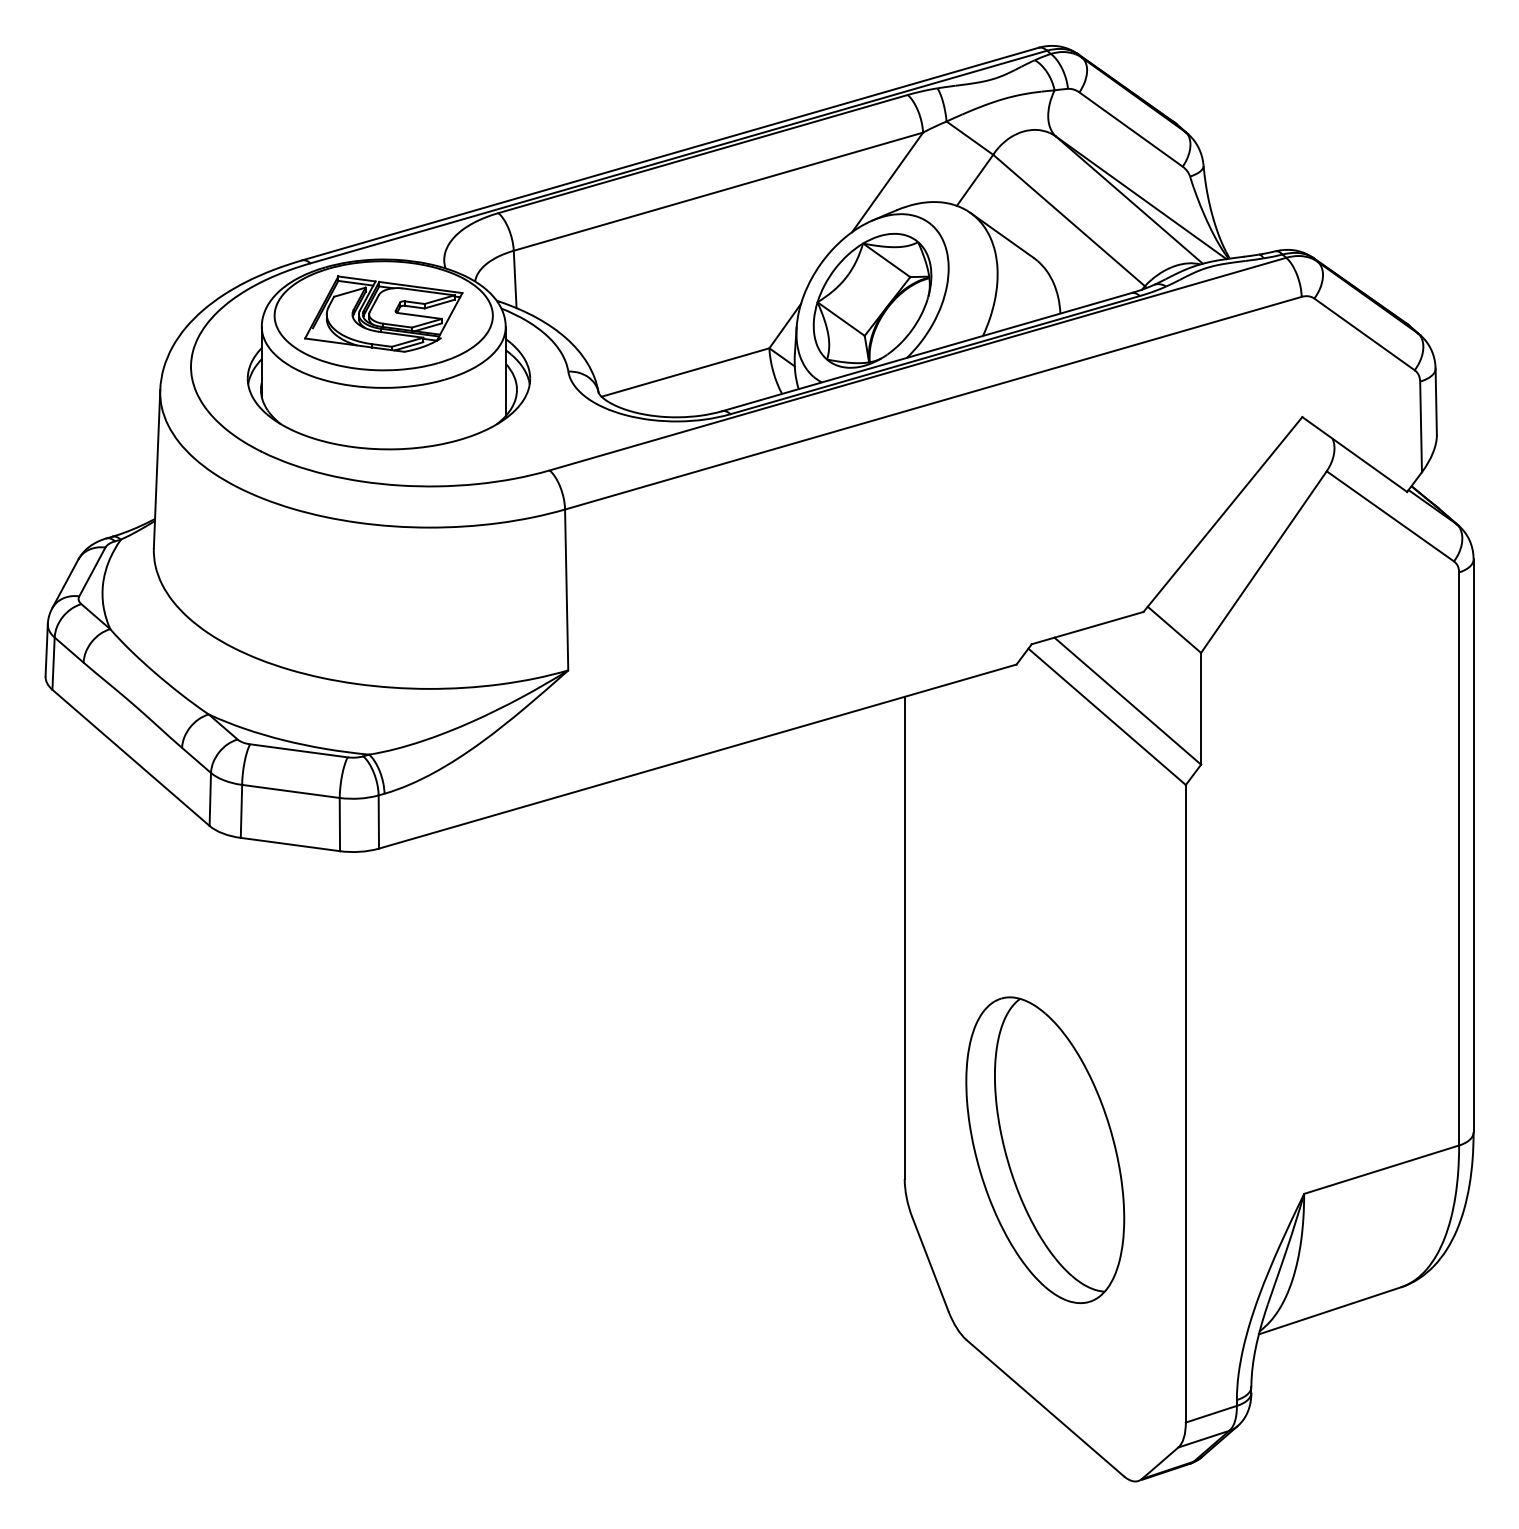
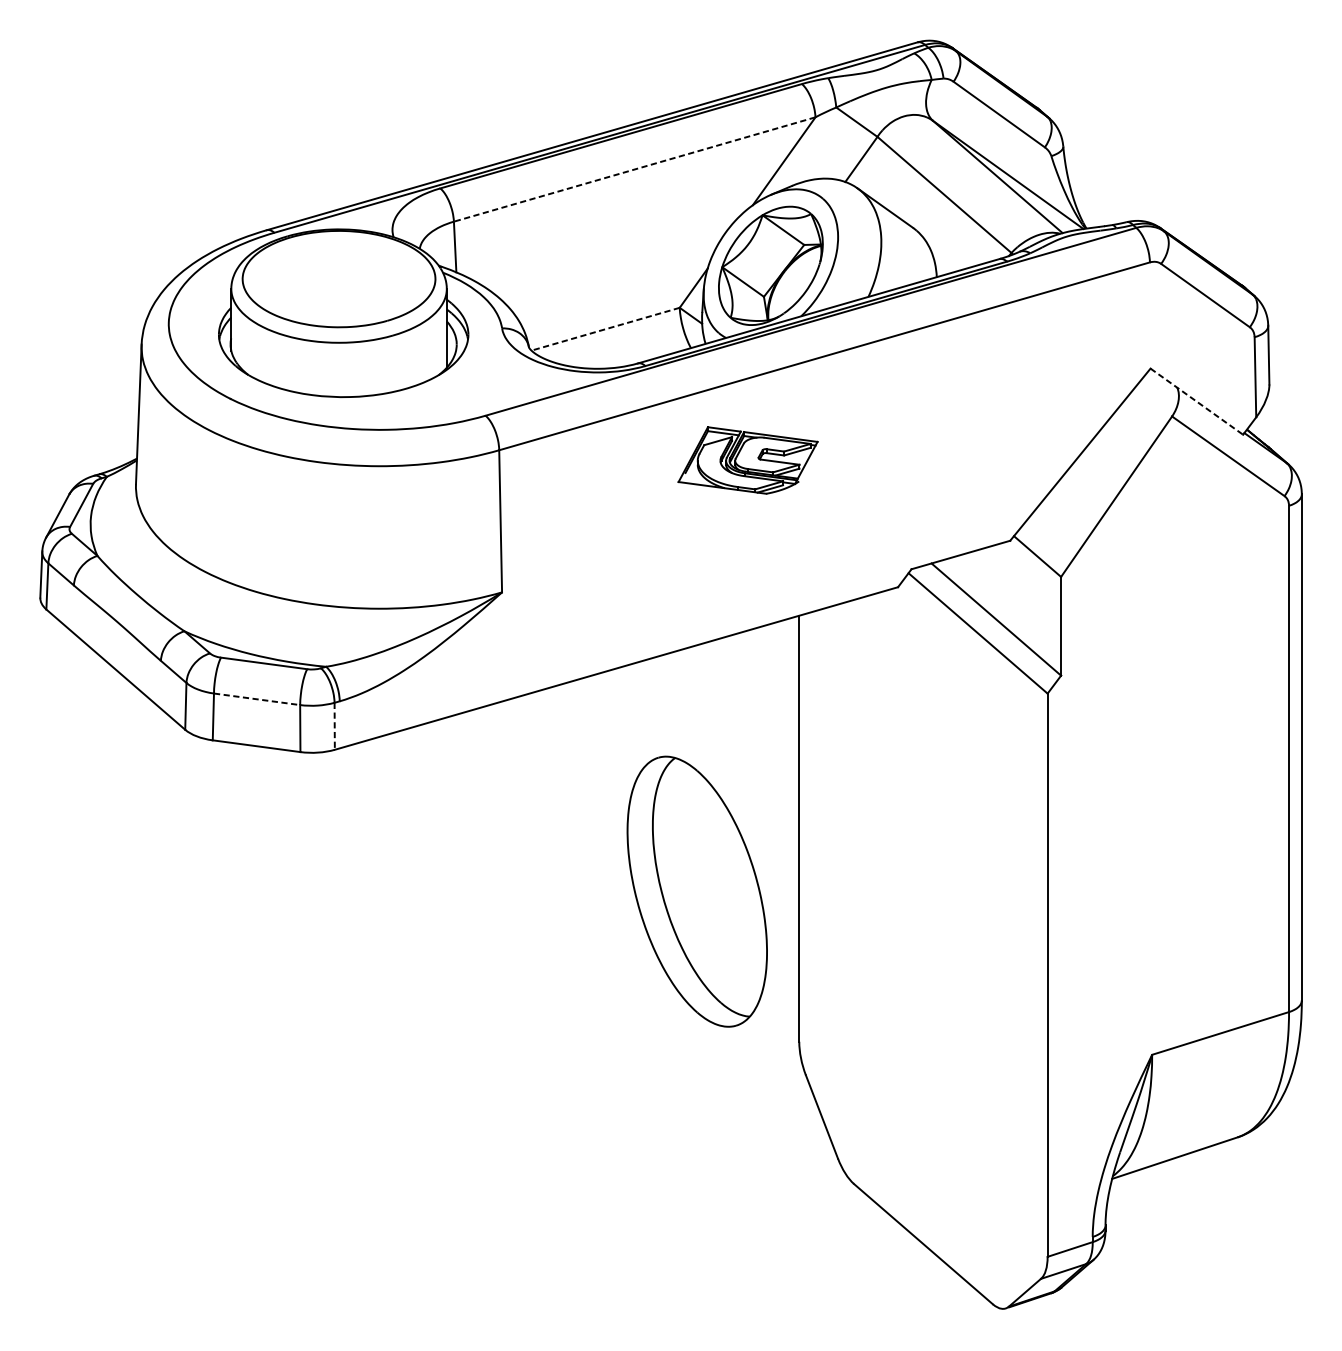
line: (717, 191) -> (633, 169), solid -> dashed
part: (383, 313) -> (747, 459), moved
line: (685, 372) -> (605, 329), solid -> dashed
line: (1355, 454) -> (1197, 401), solid -> dashed
line: (291, 791) -> (257, 699), solid -> dashed
line: (378, 822) -> (334, 726), solid -> dashed
part: (1045, 1149) -> (697, 891), moved

